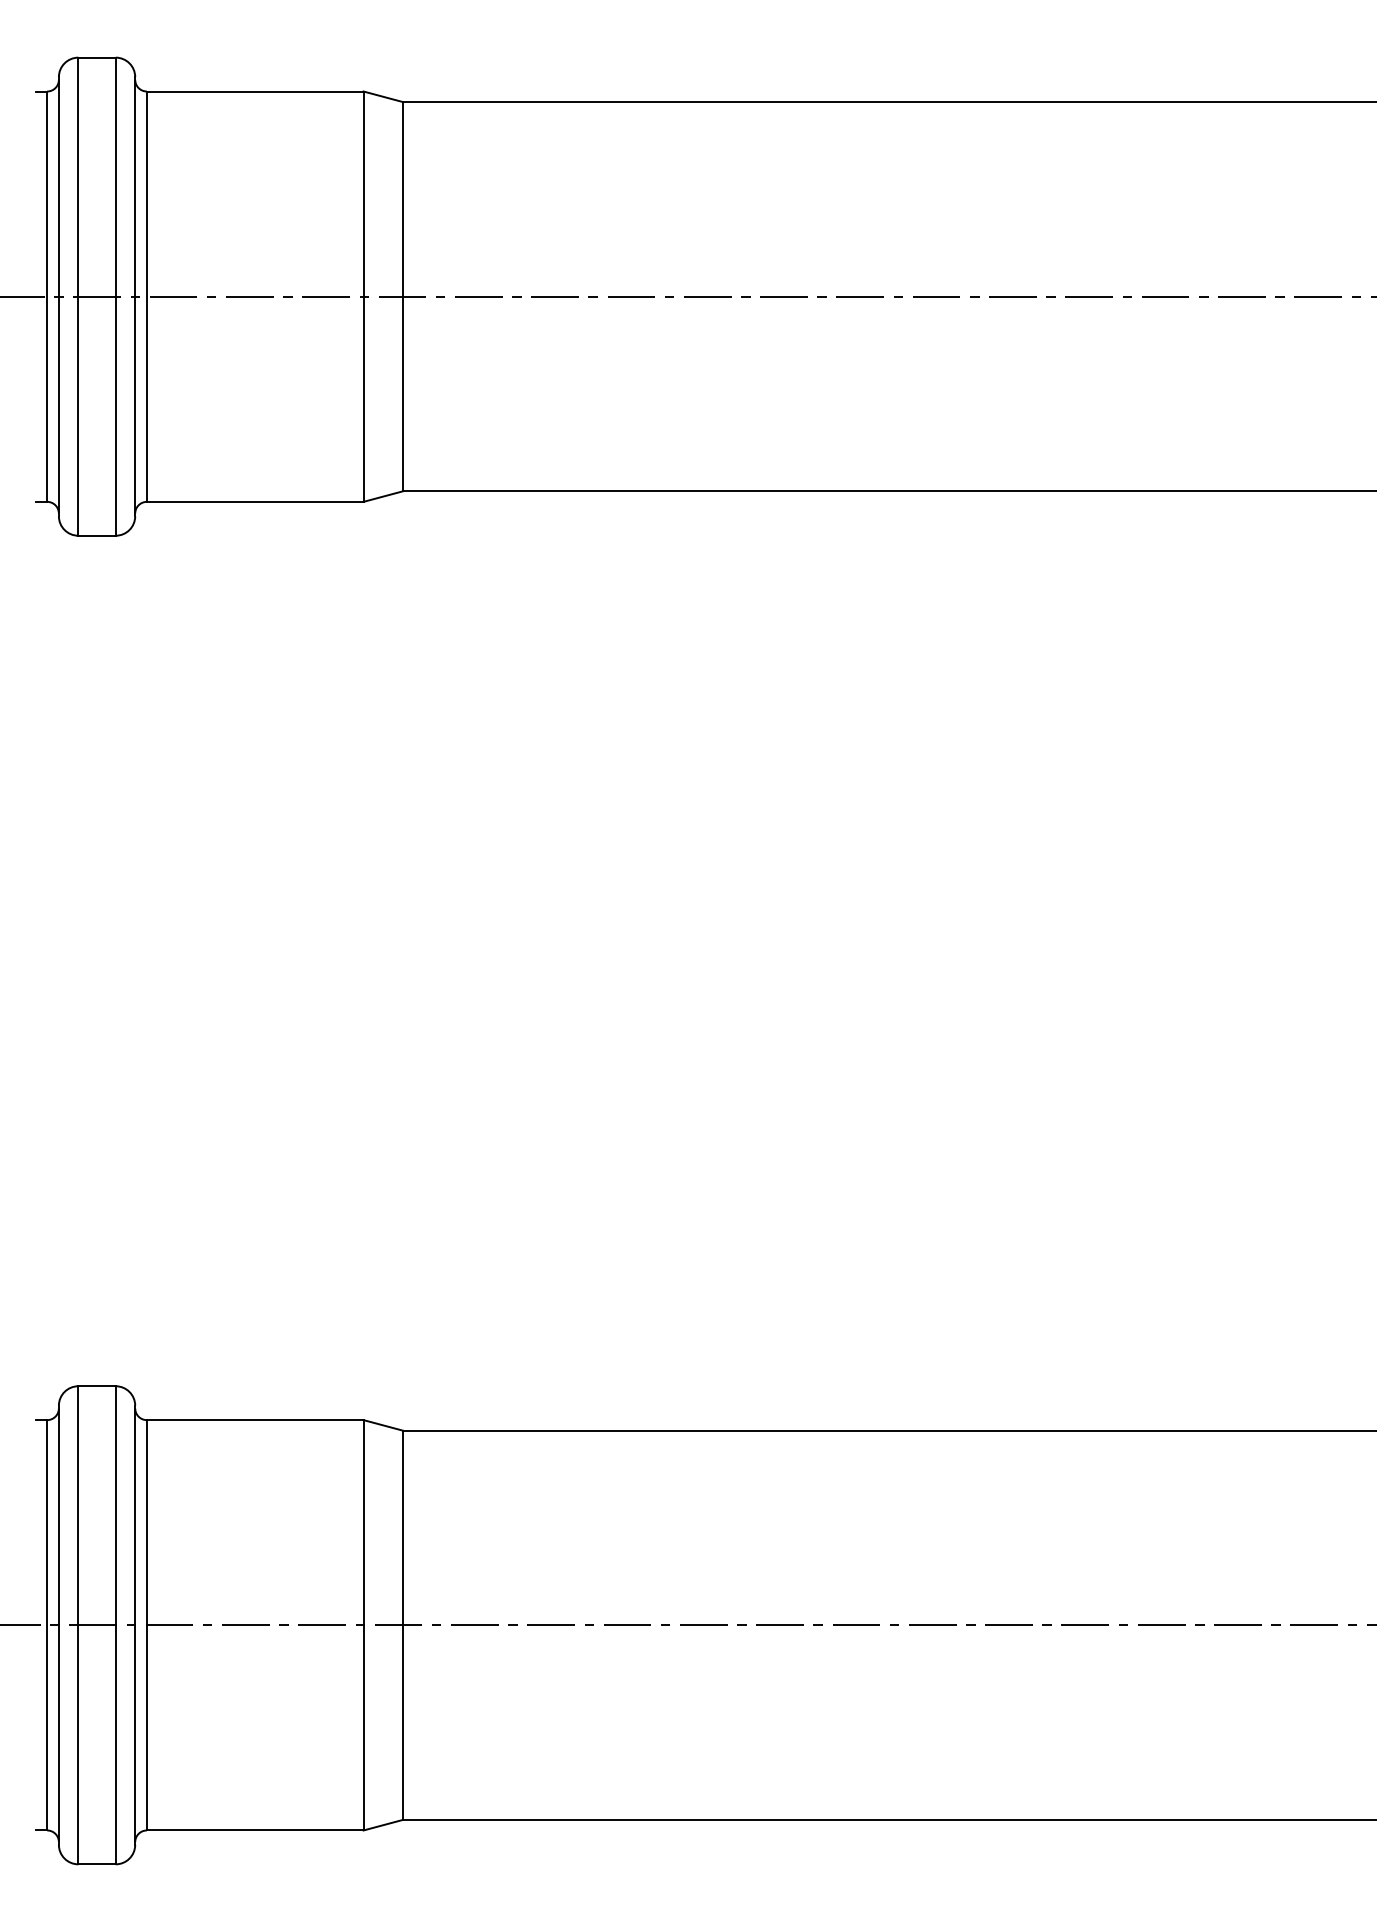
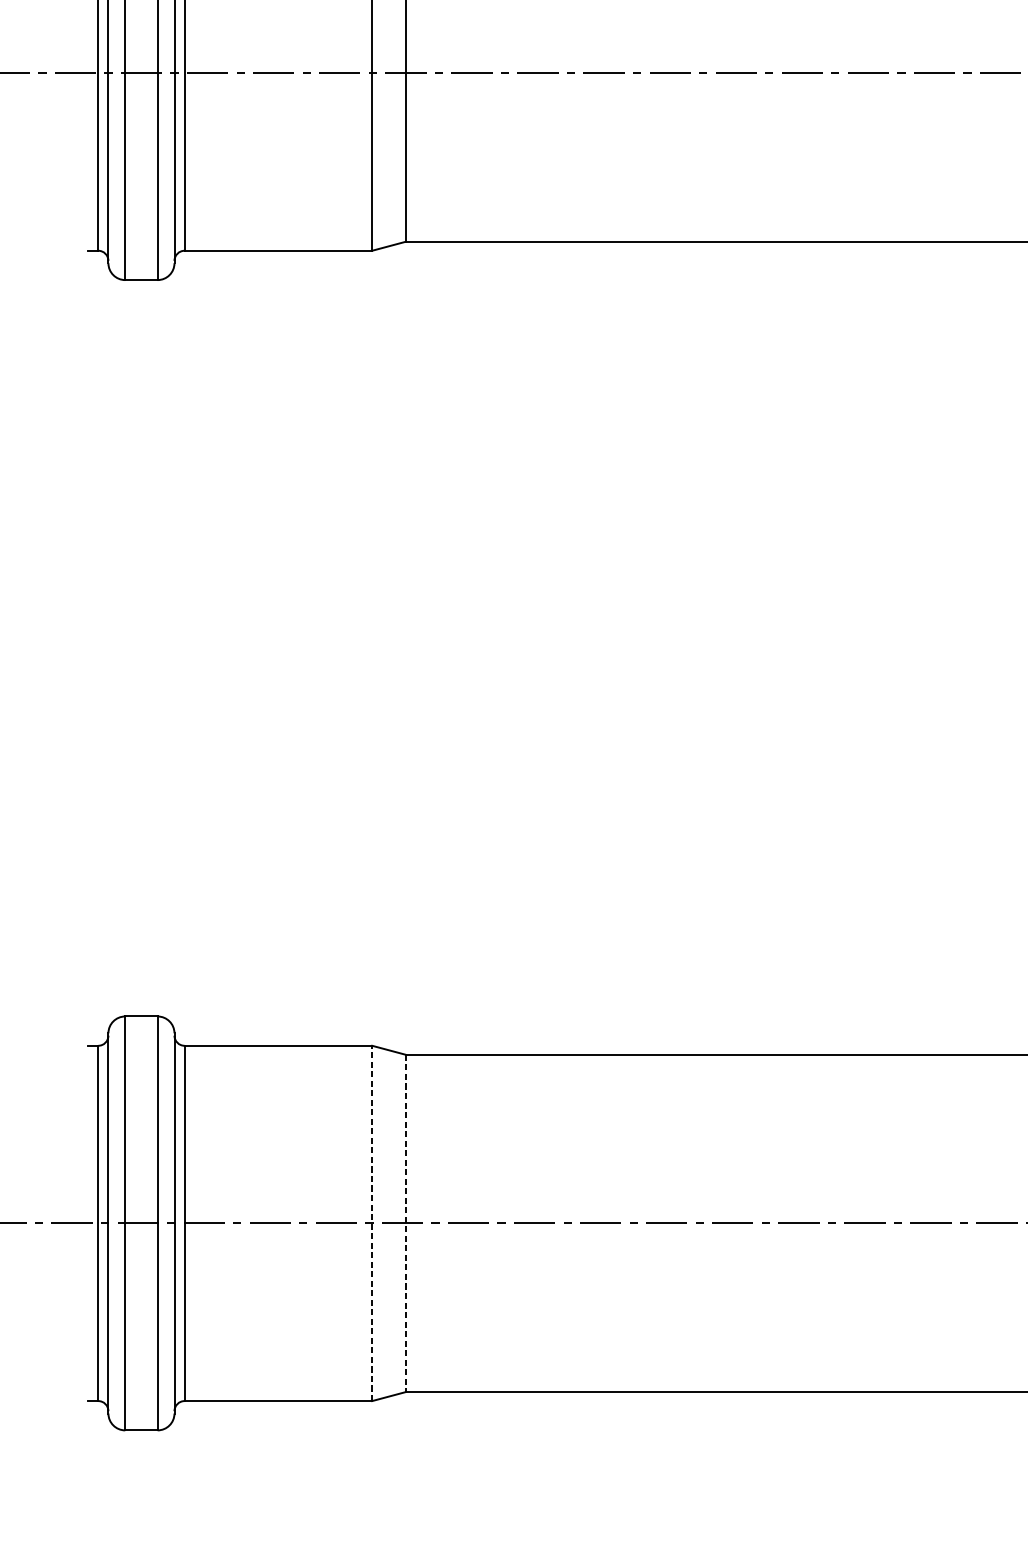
line: (363, 1624) -> (372, 1222), solid -> dashed
line: (402, 1625) -> (405, 1223), solid -> dashed

